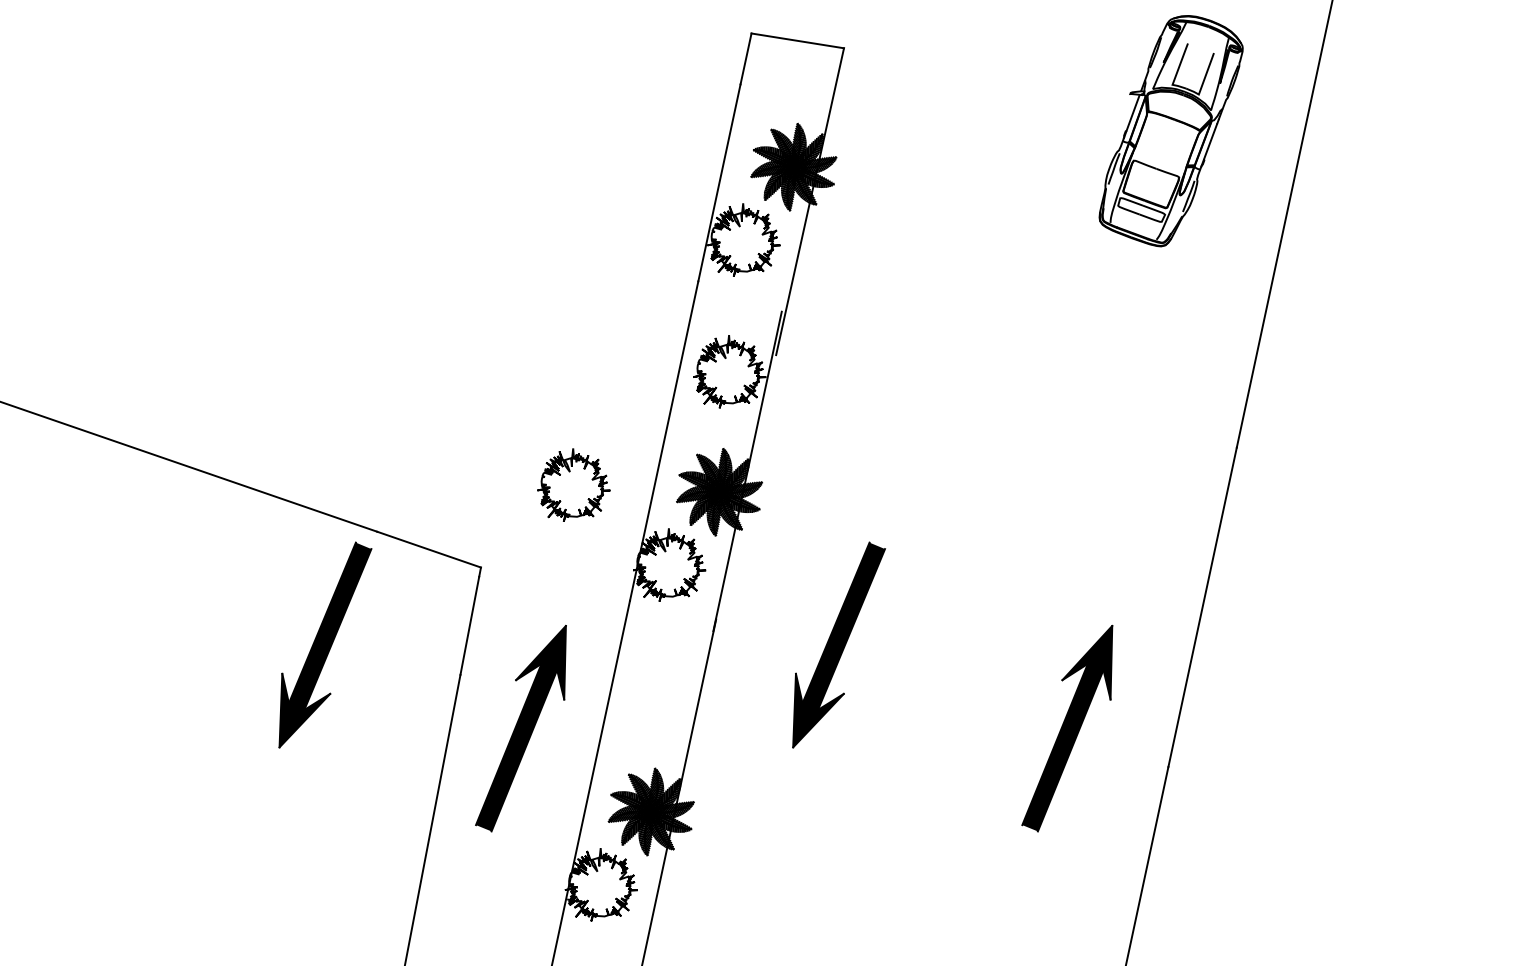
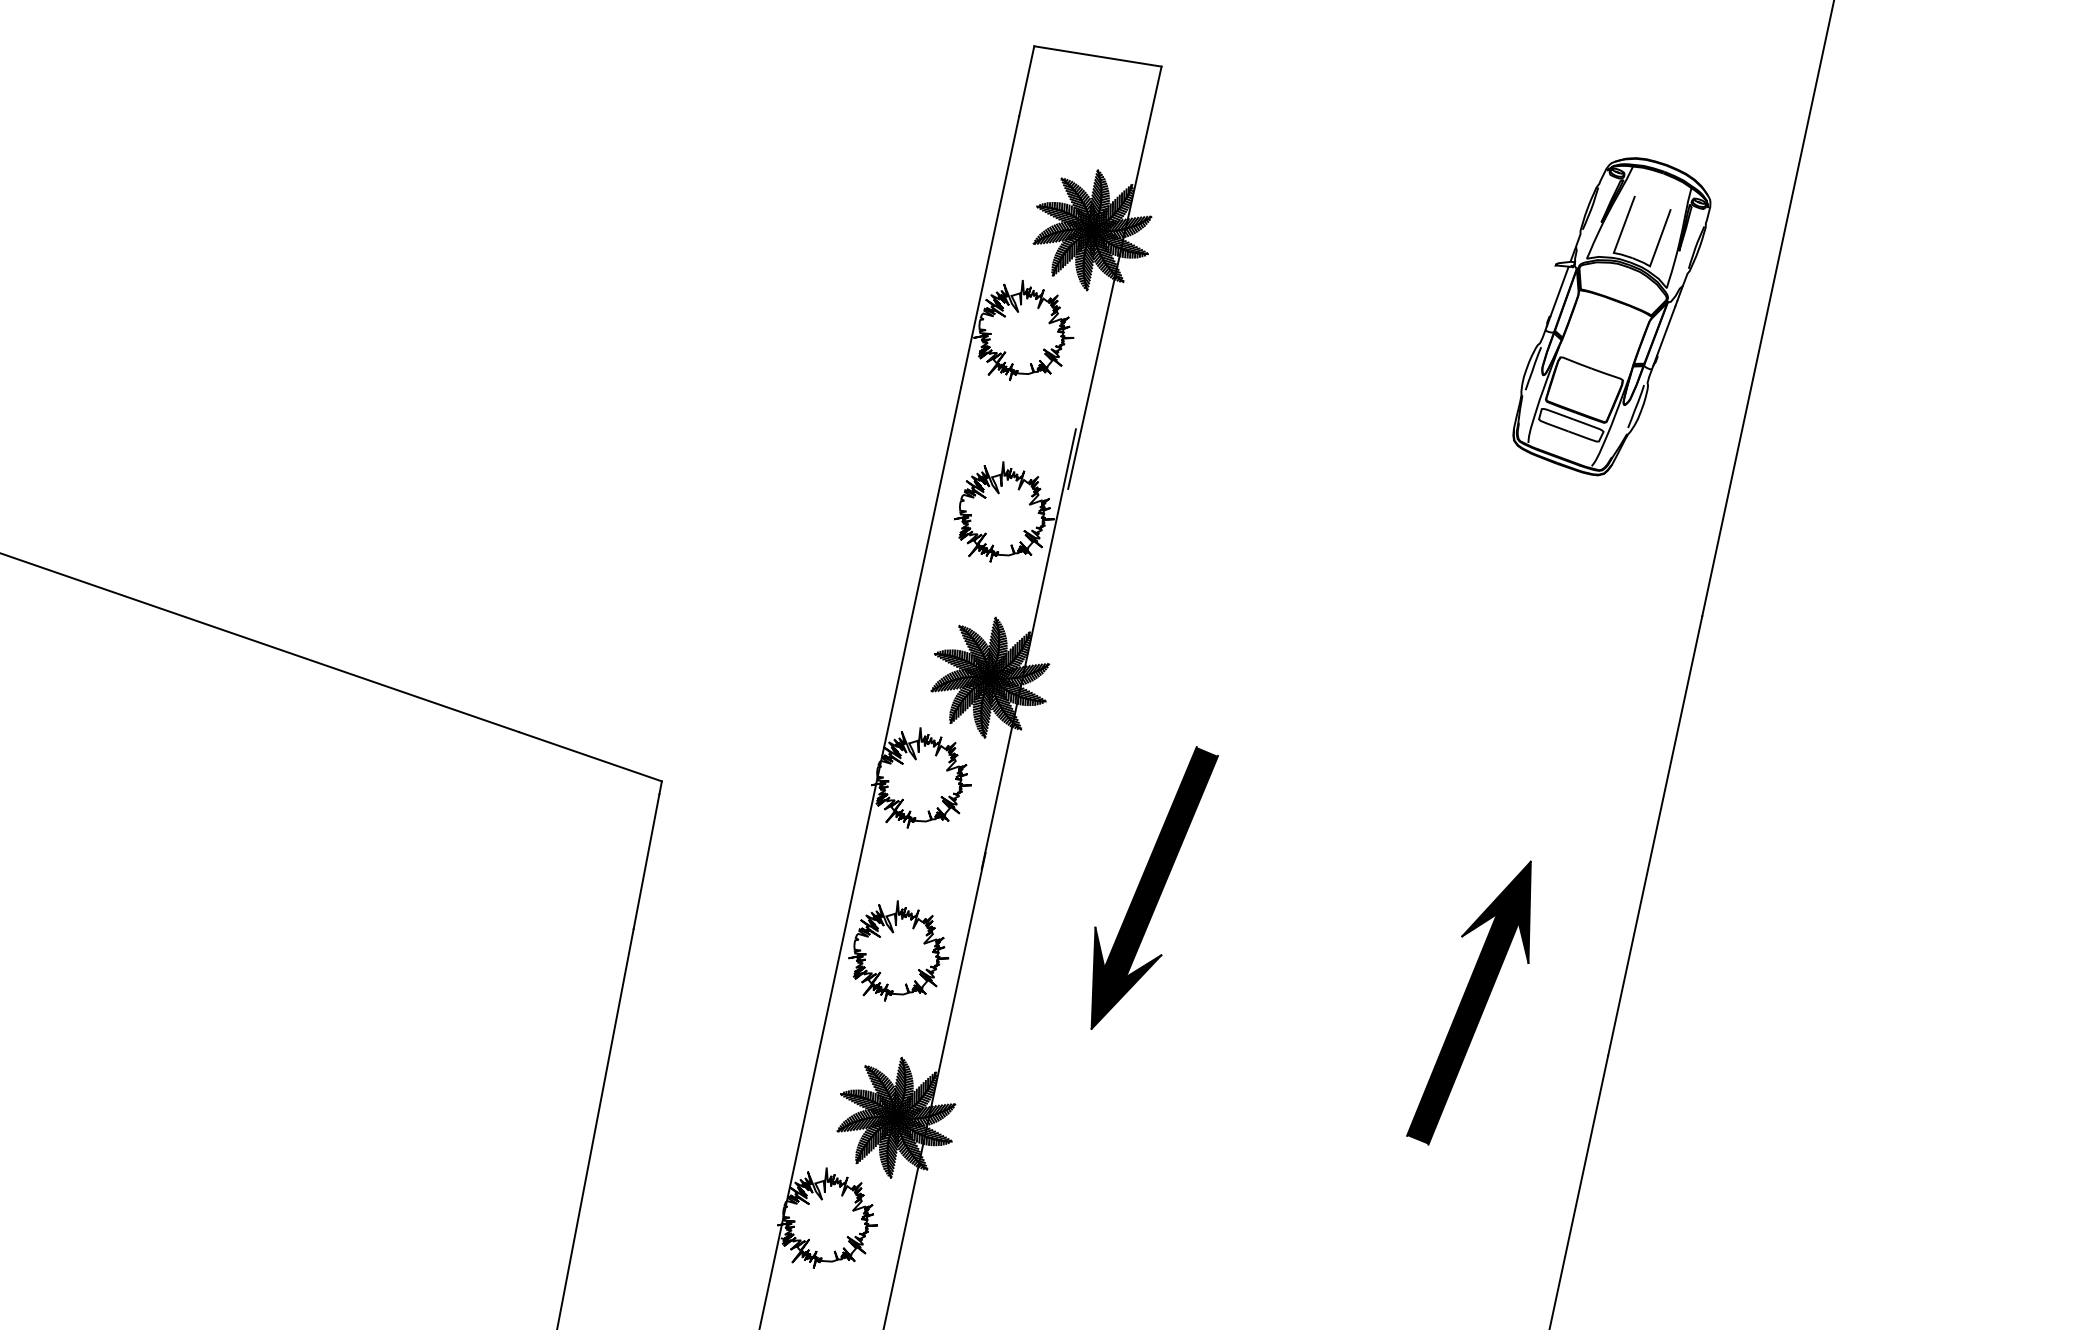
part: (1170, 131) -> (1611, 316), moved
part: (573, 484) -> (898, 950), moved
part: (325, 644) -> (447, 887), removed
part: (520, 728) -> (716, 1002), removed

